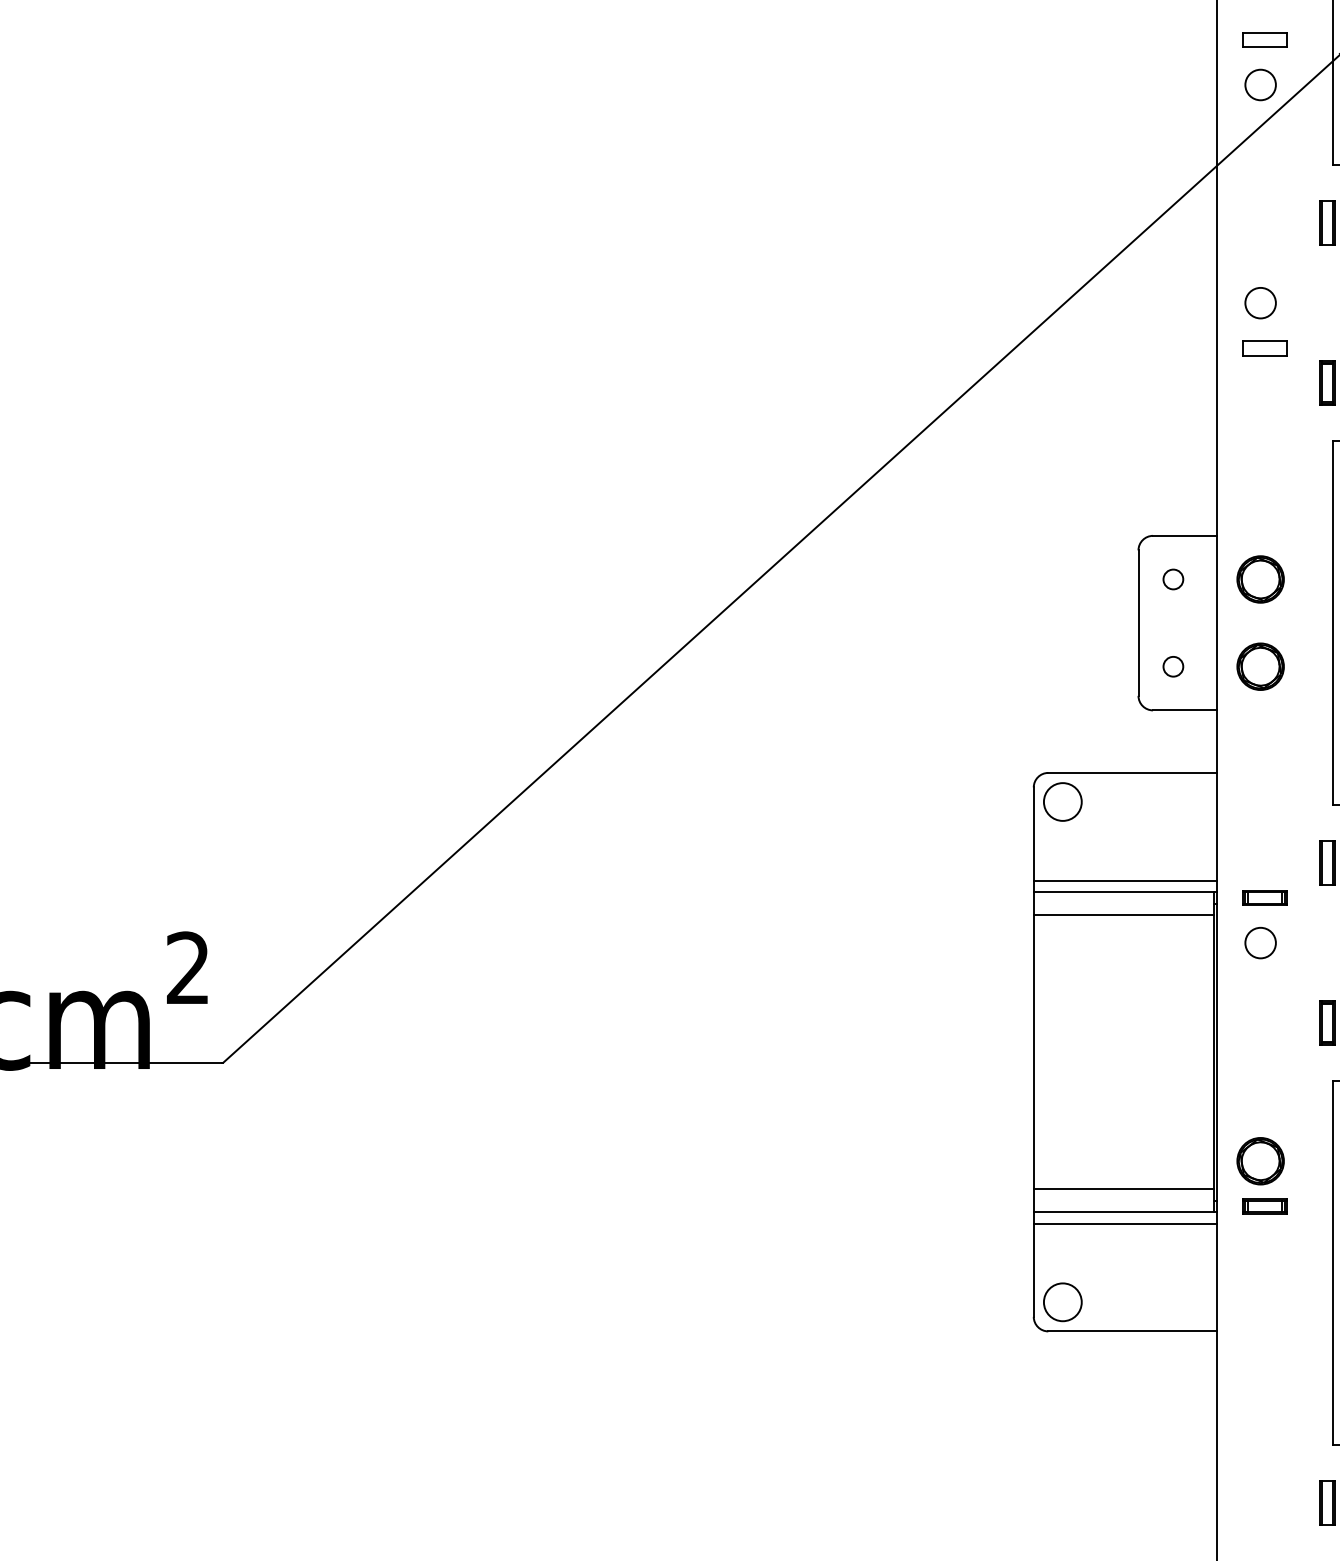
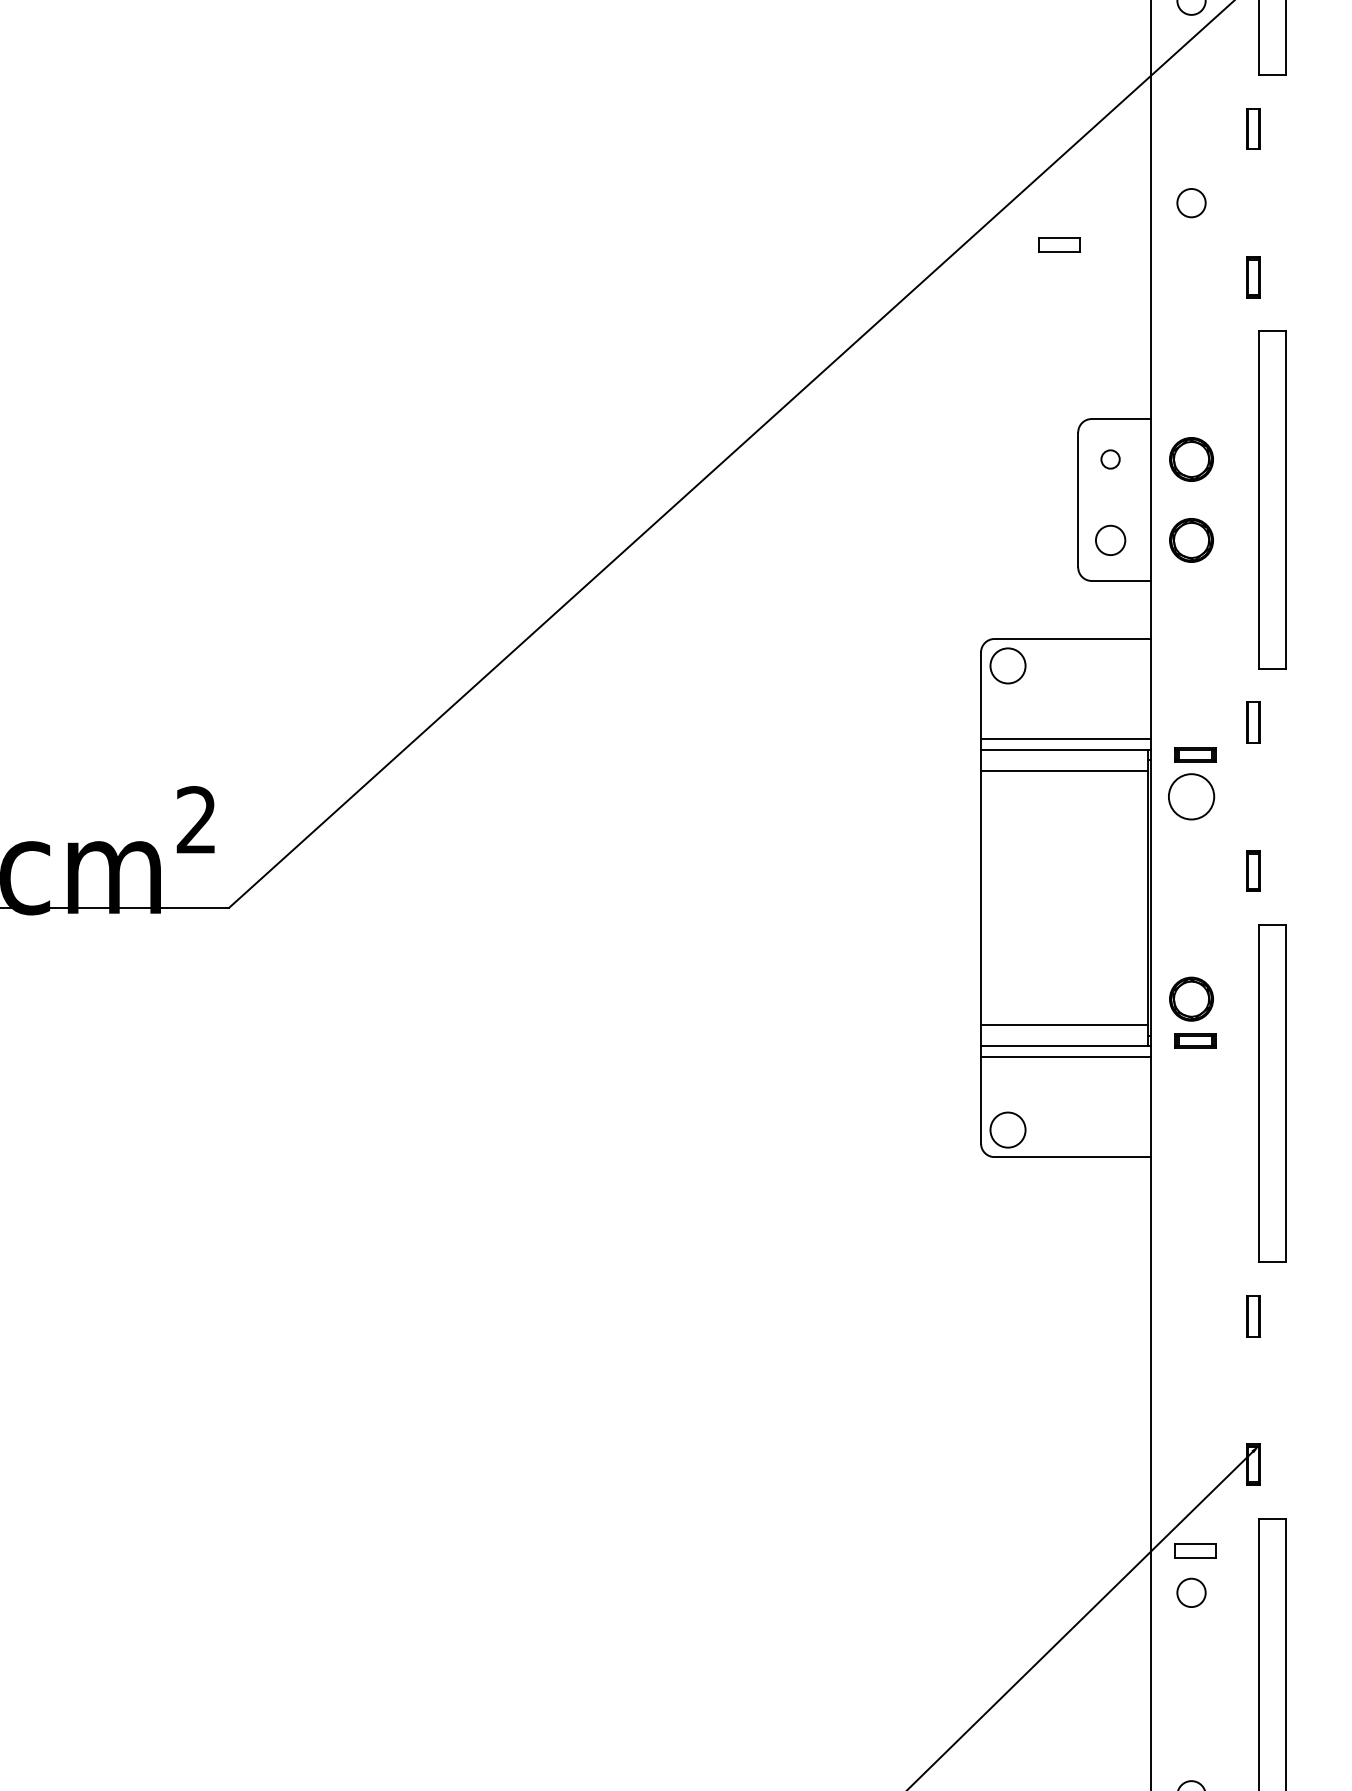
part: (1264, 347) -> (1059, 244), moved
circle: (1173, 666) -> (1110, 540), size x1.6
circle: (1260, 942) -> (1191, 796), size x1.6

